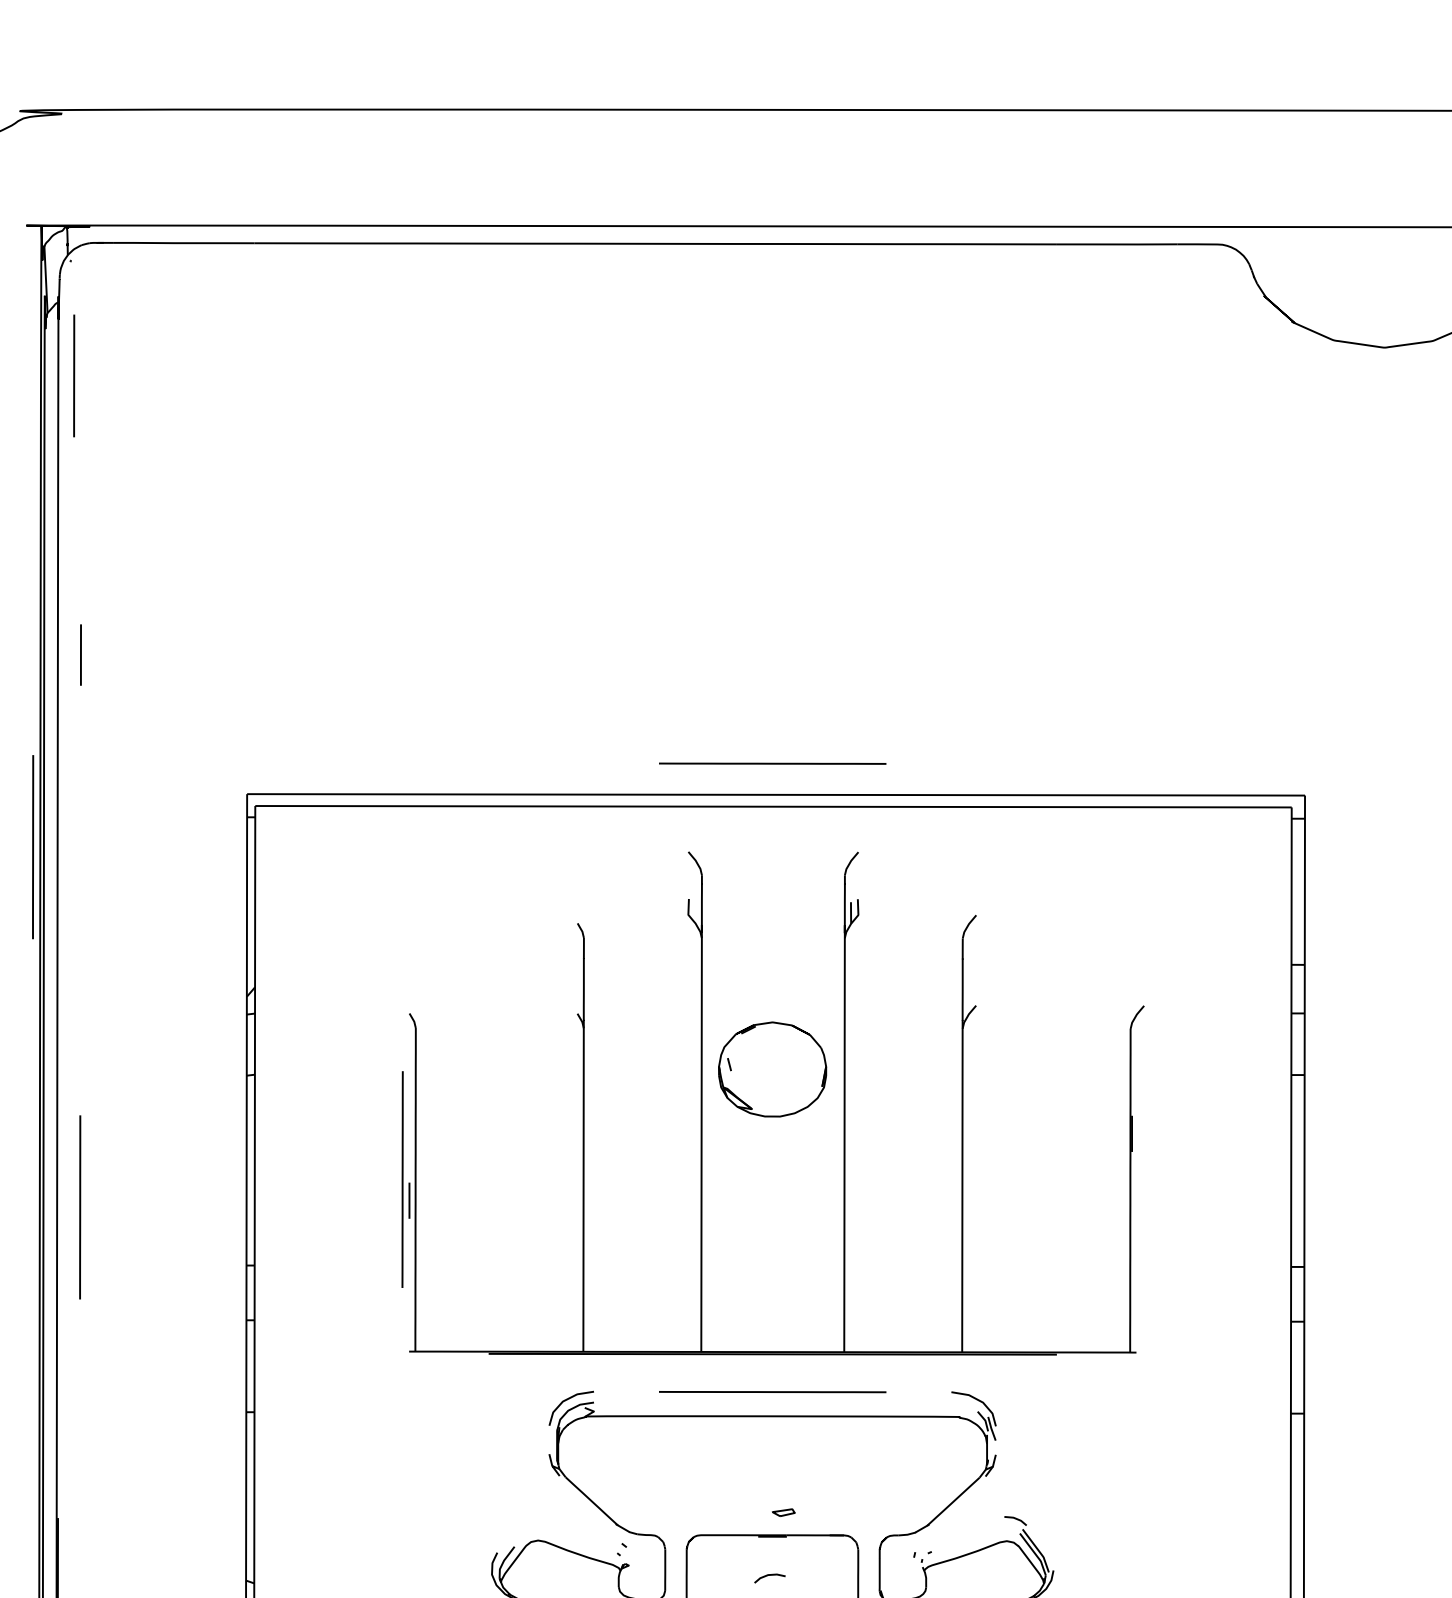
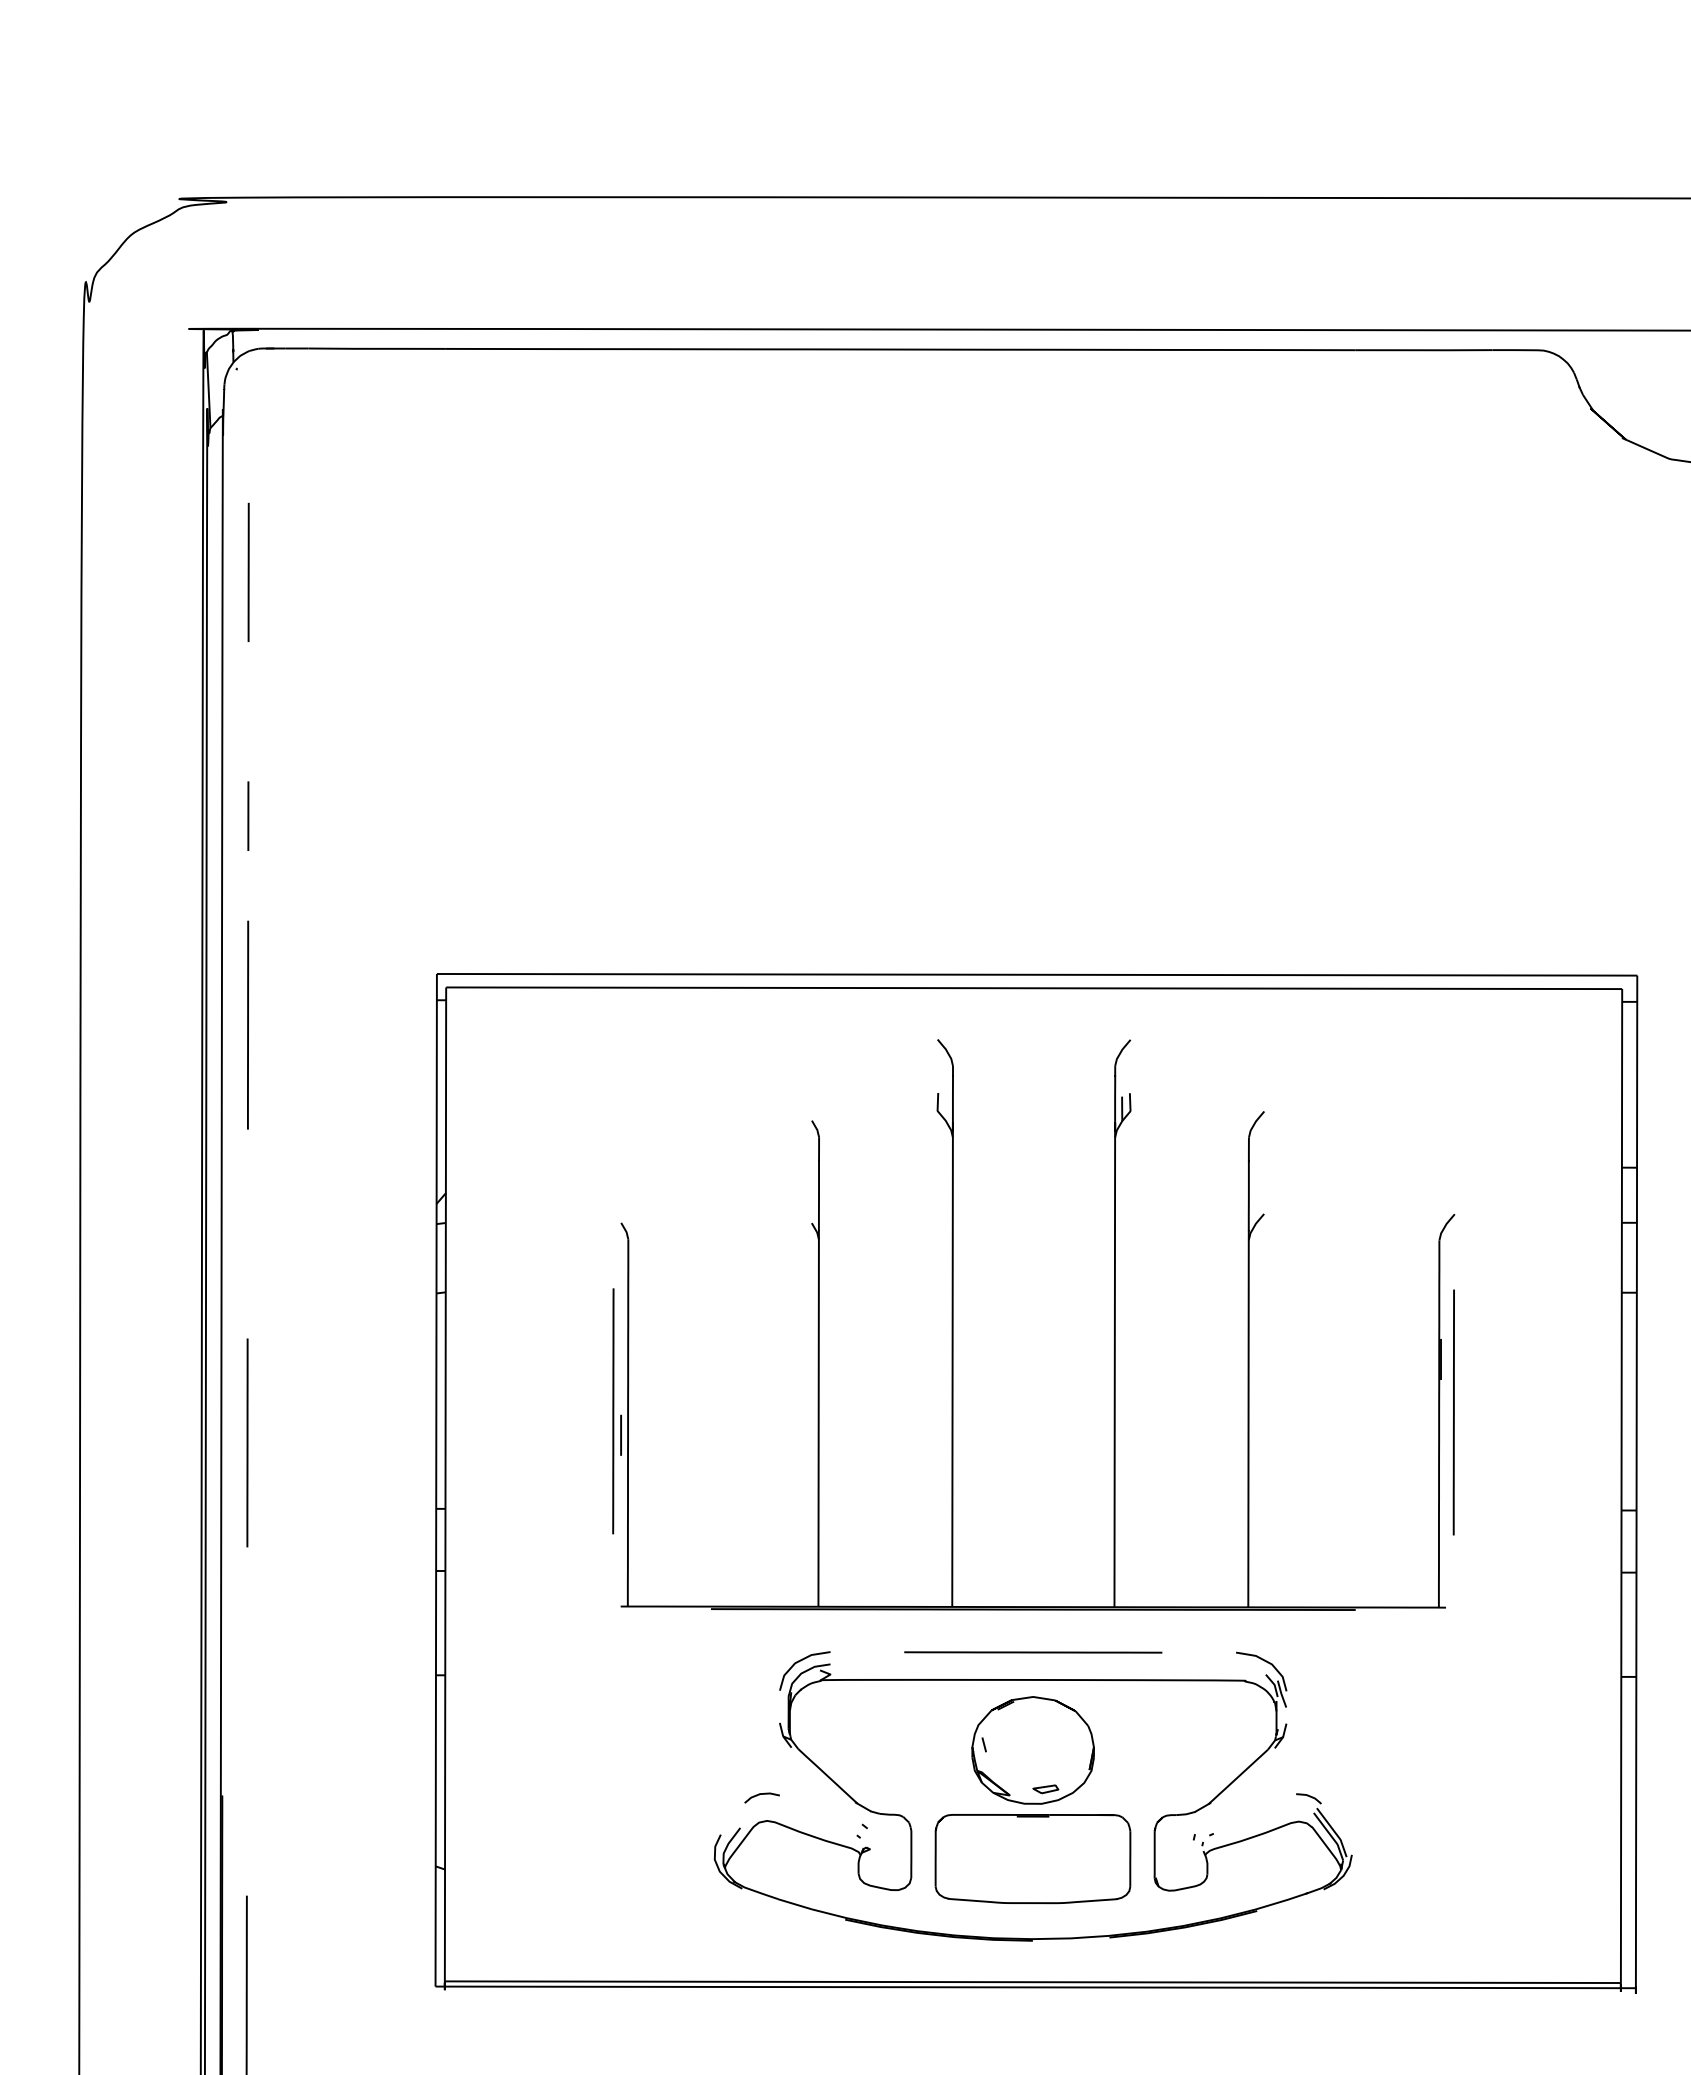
line: (74, 375) -> (248, 571), moved
line: (772, 763) -> (1033, 939), removed
line: (33, 846) -> (248, 1024), moved
part: (772, 1069) -> (1032, 1750), moved
line: (1143, 1180) -> (1453, 1412), added
curve: (767, 1576) -> (759, 1795), moved

